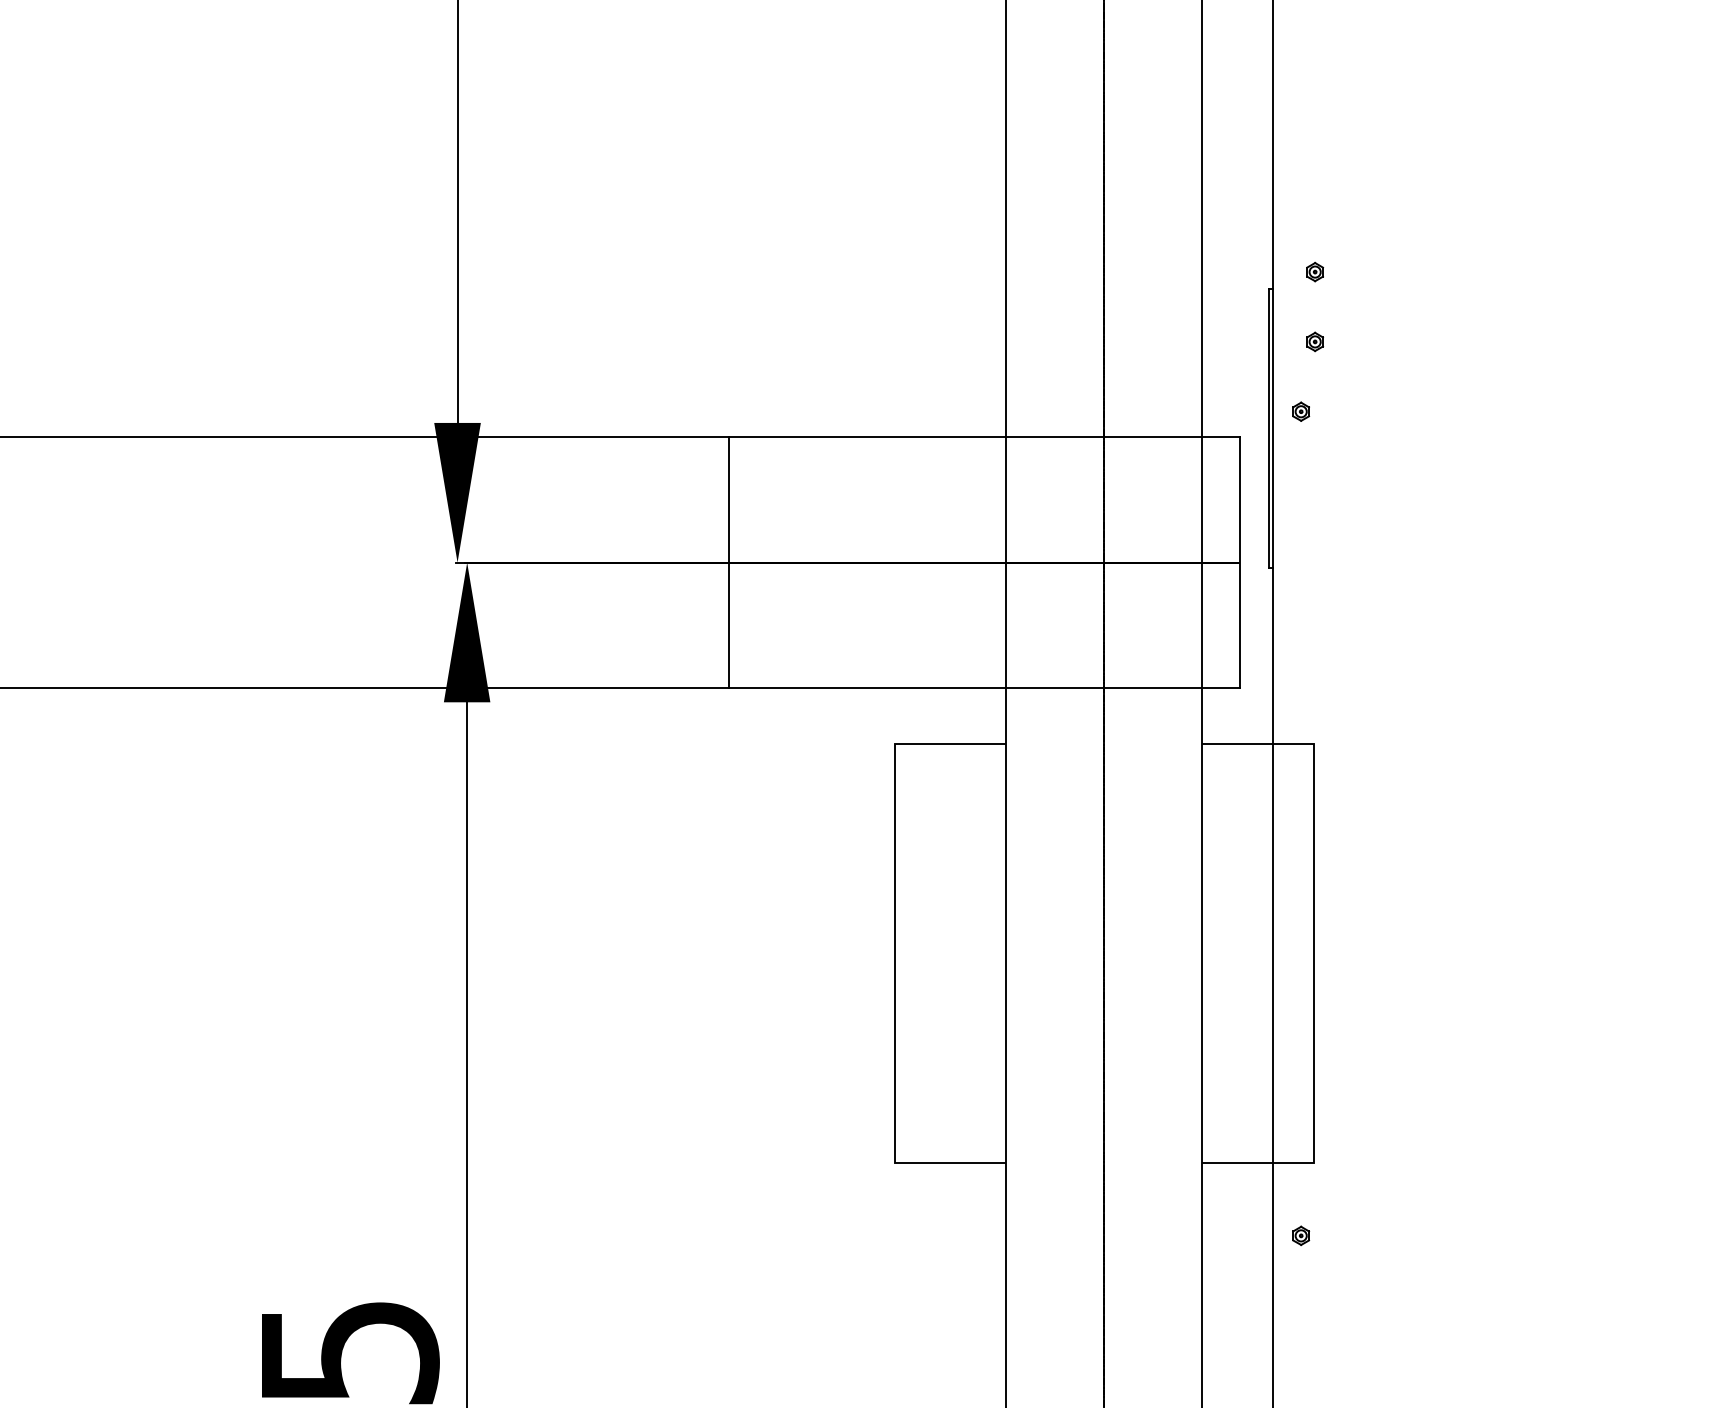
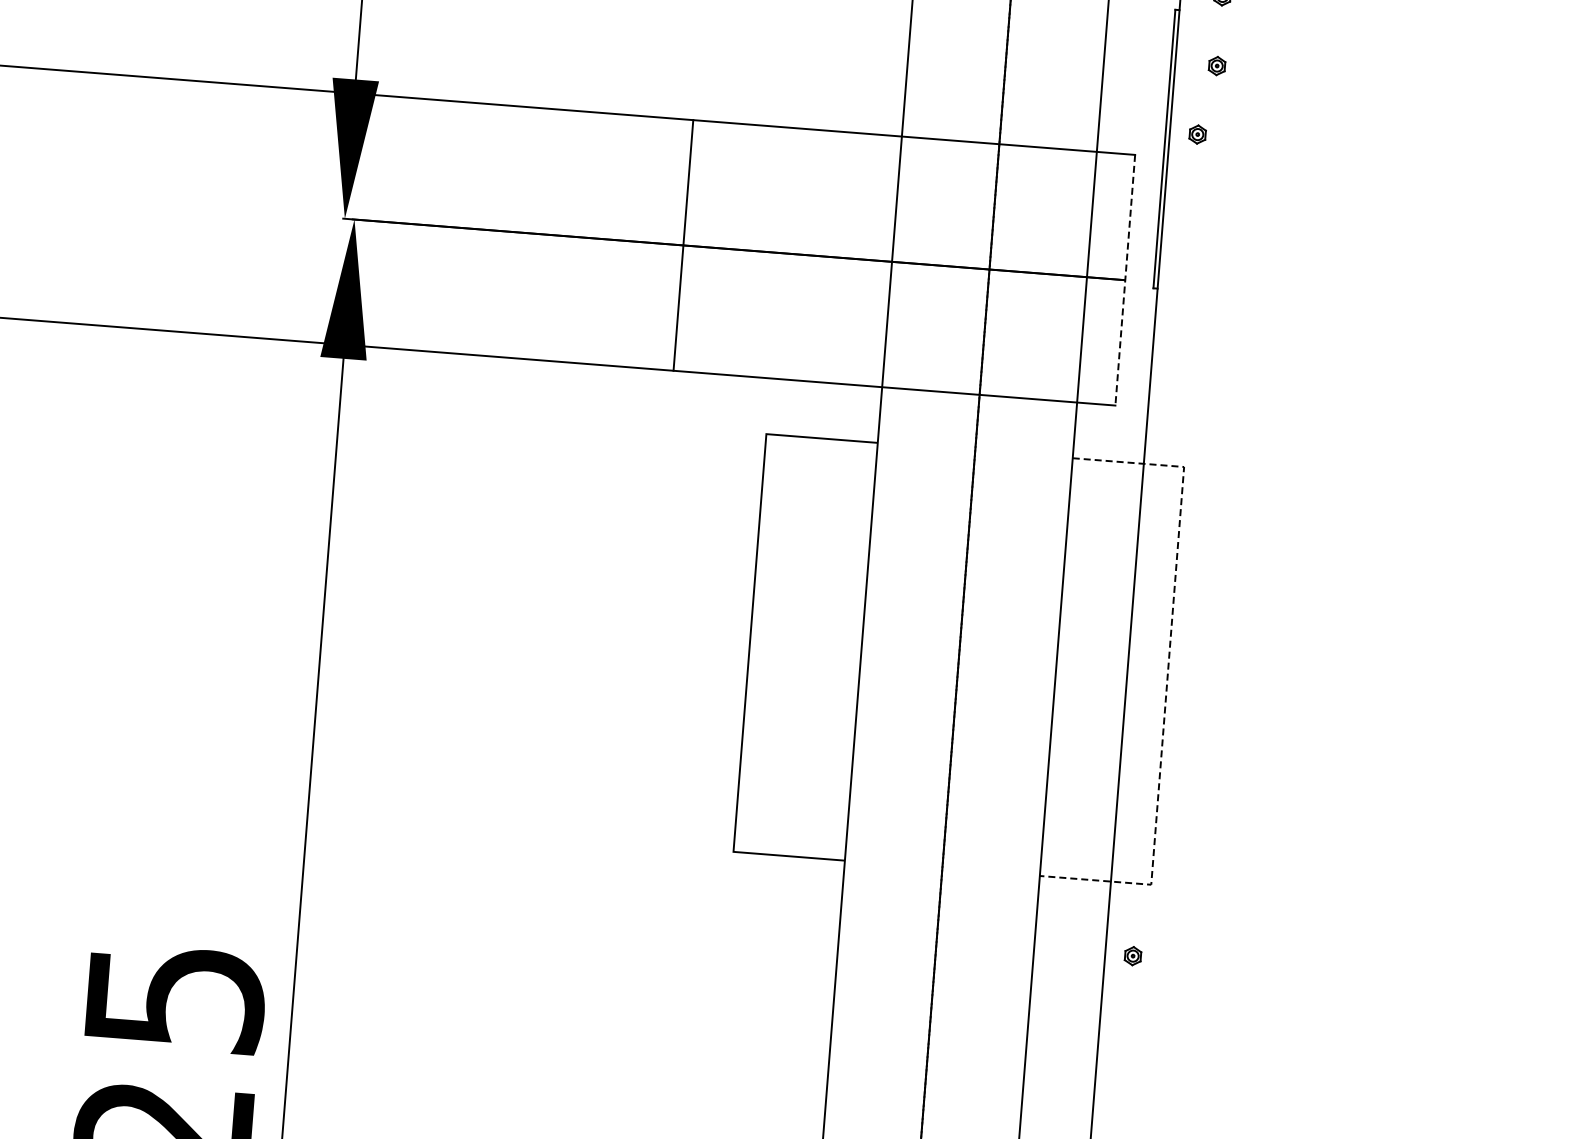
line: (729, 562) -> (683, 245), moved
line: (1240, 562) -> (1125, 280), solid -> dashed
line: (1313, 953) -> (1167, 675), solid -> dashed

